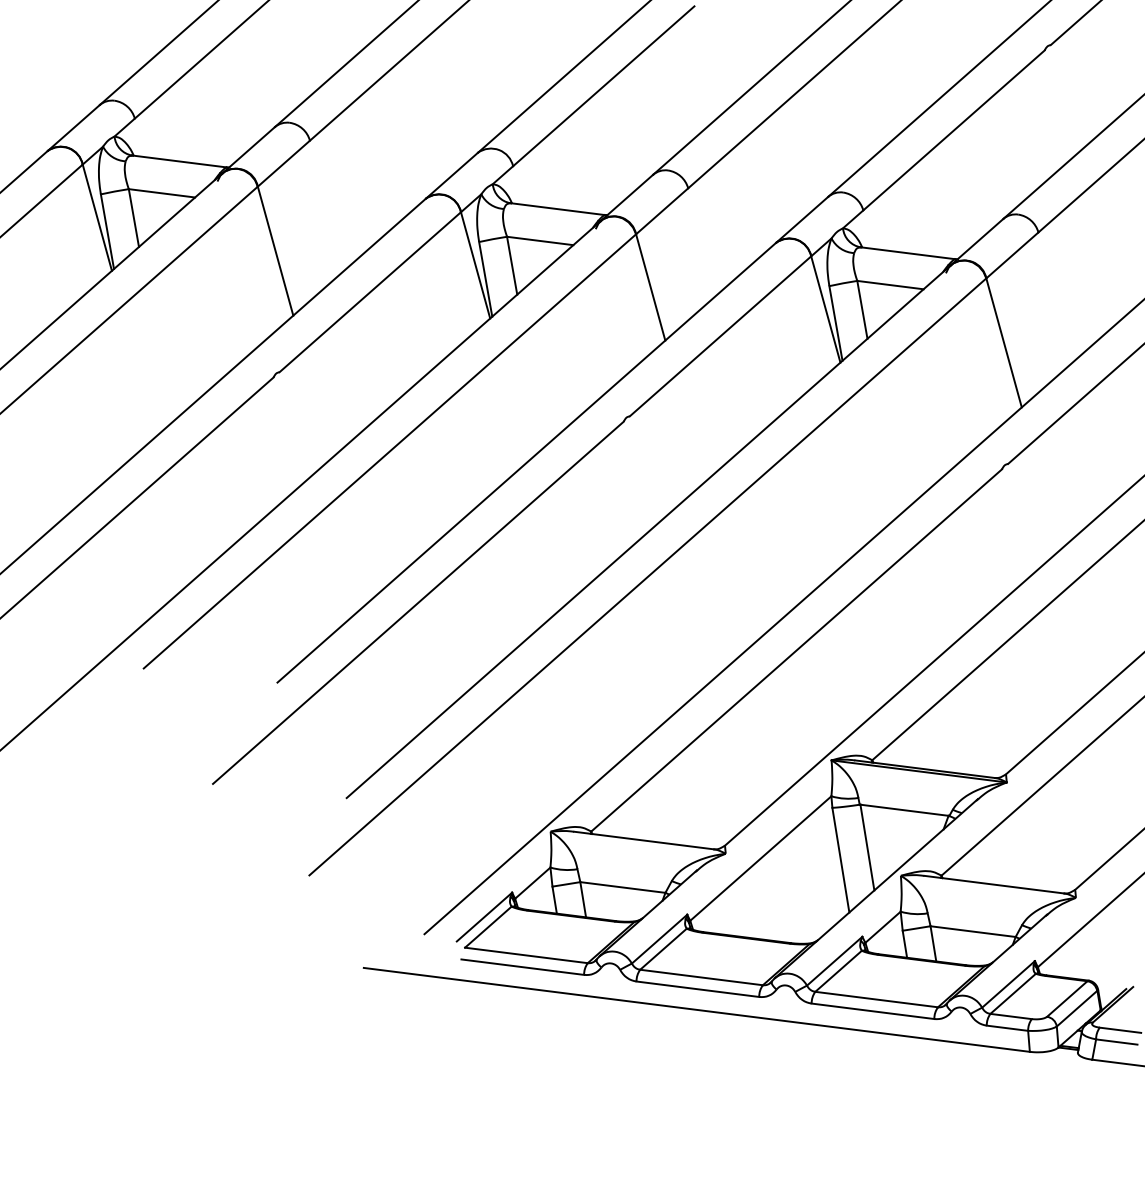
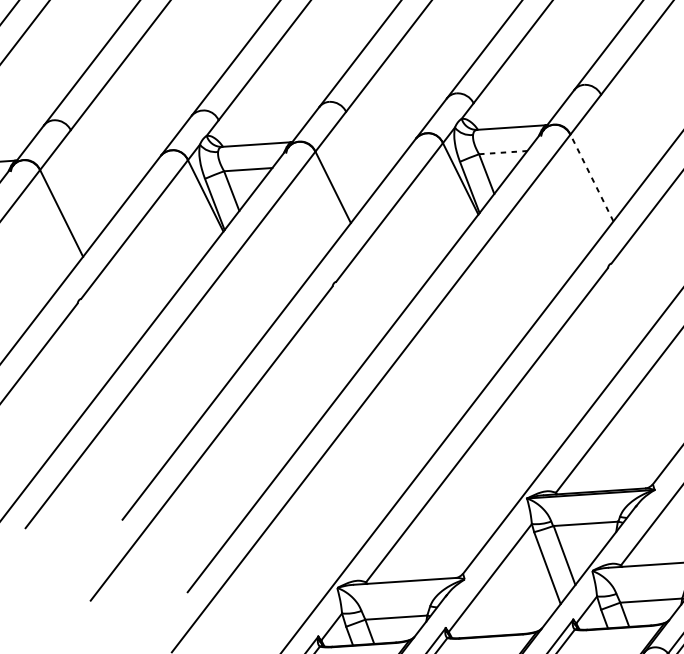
line: (890, 285) -> (503, 152), solid -> dashed
line: (1004, 342) -> (592, 177), solid -> dashed

